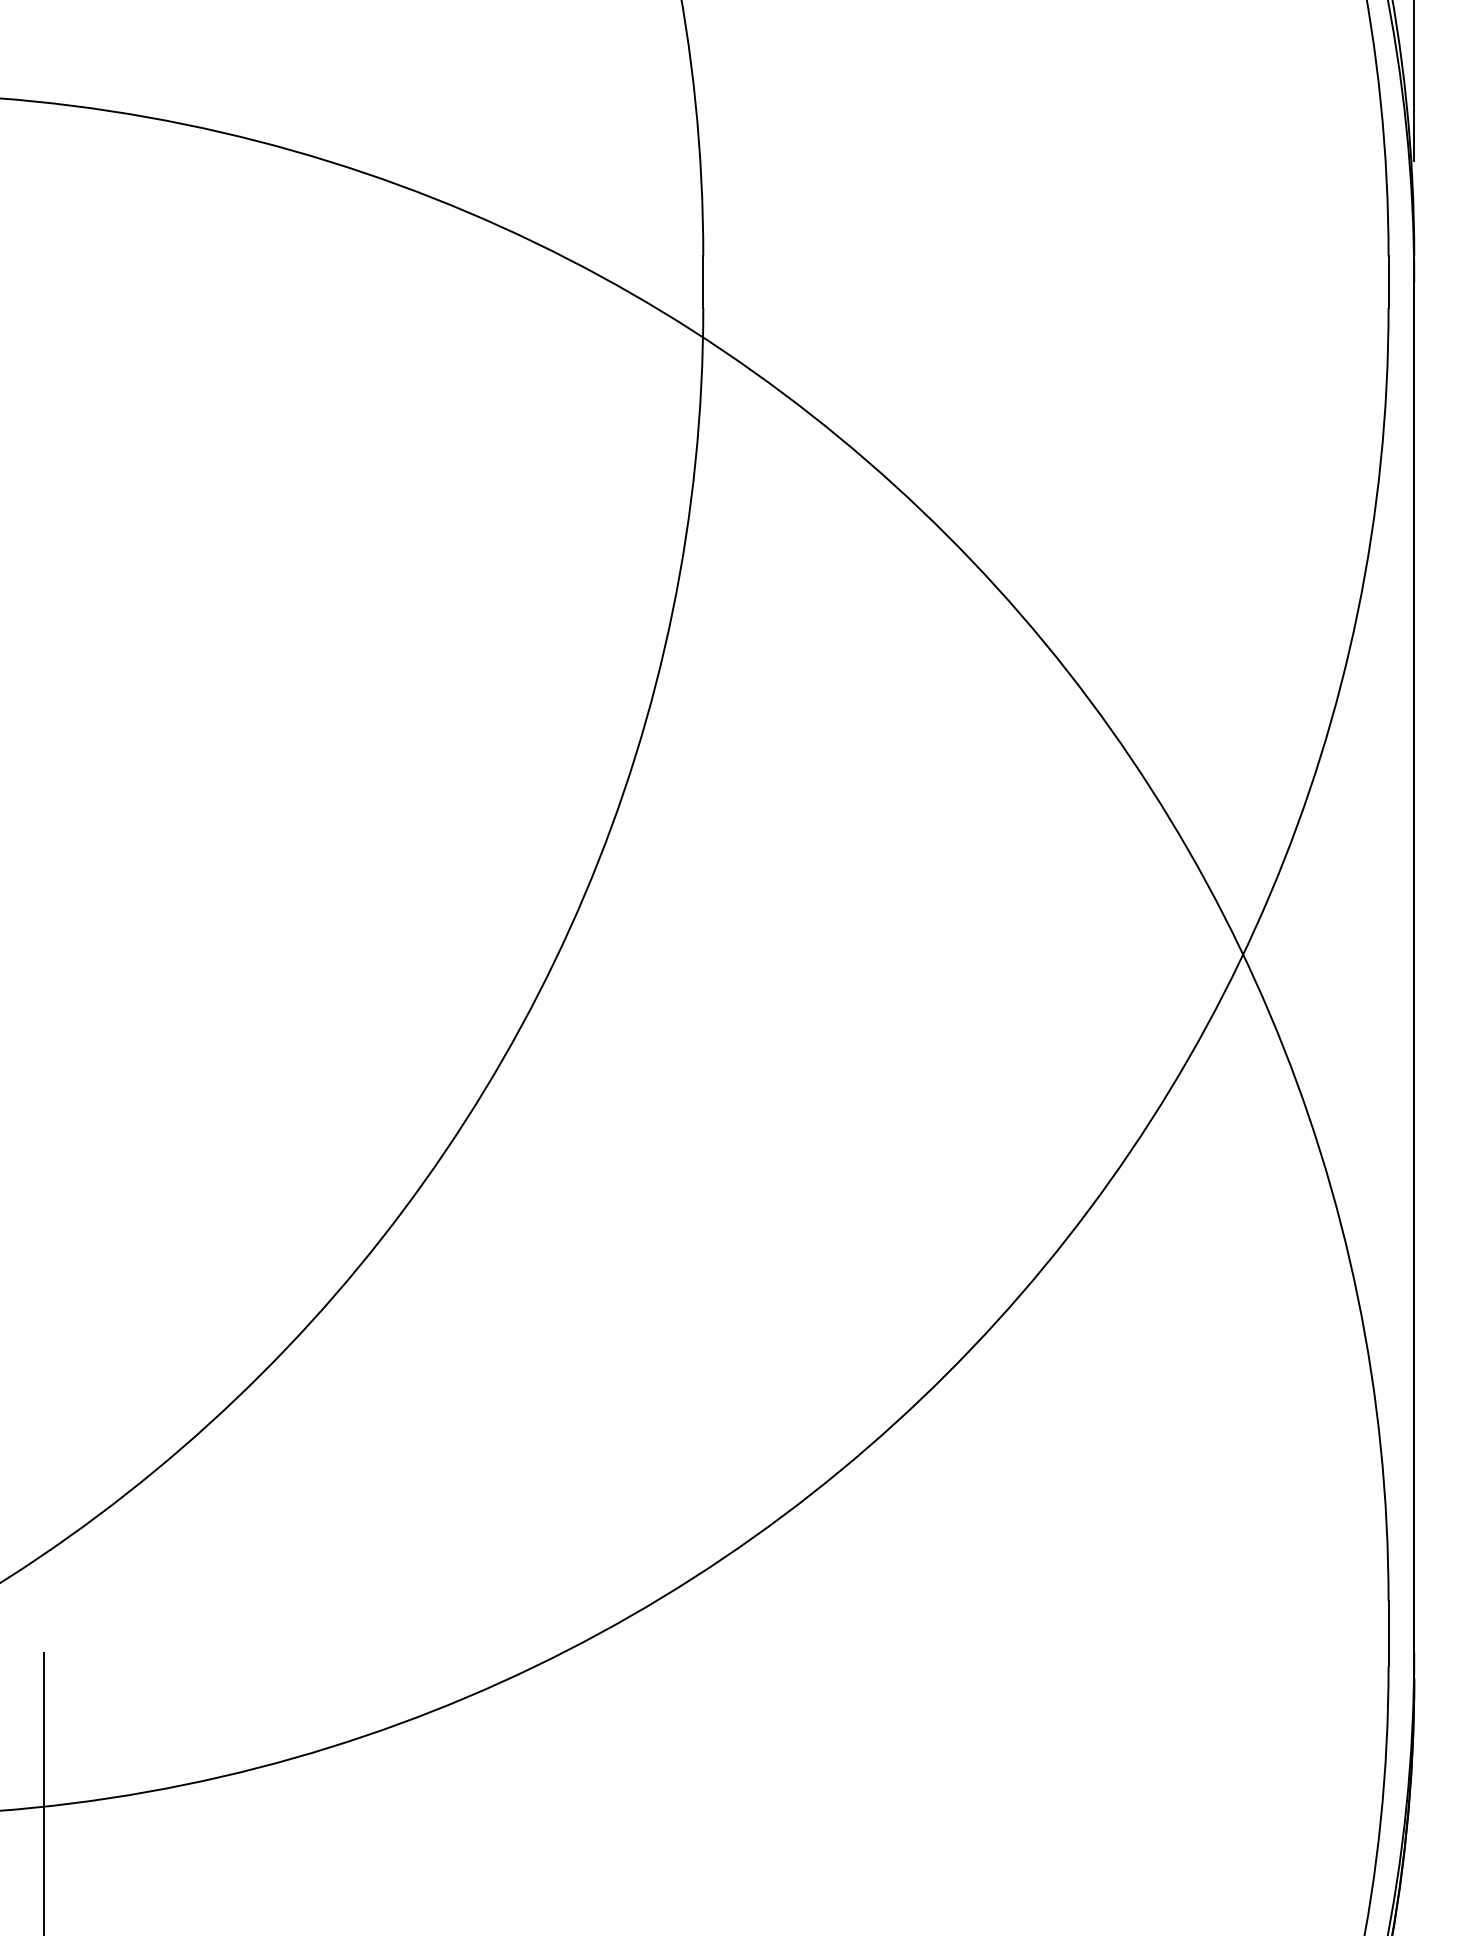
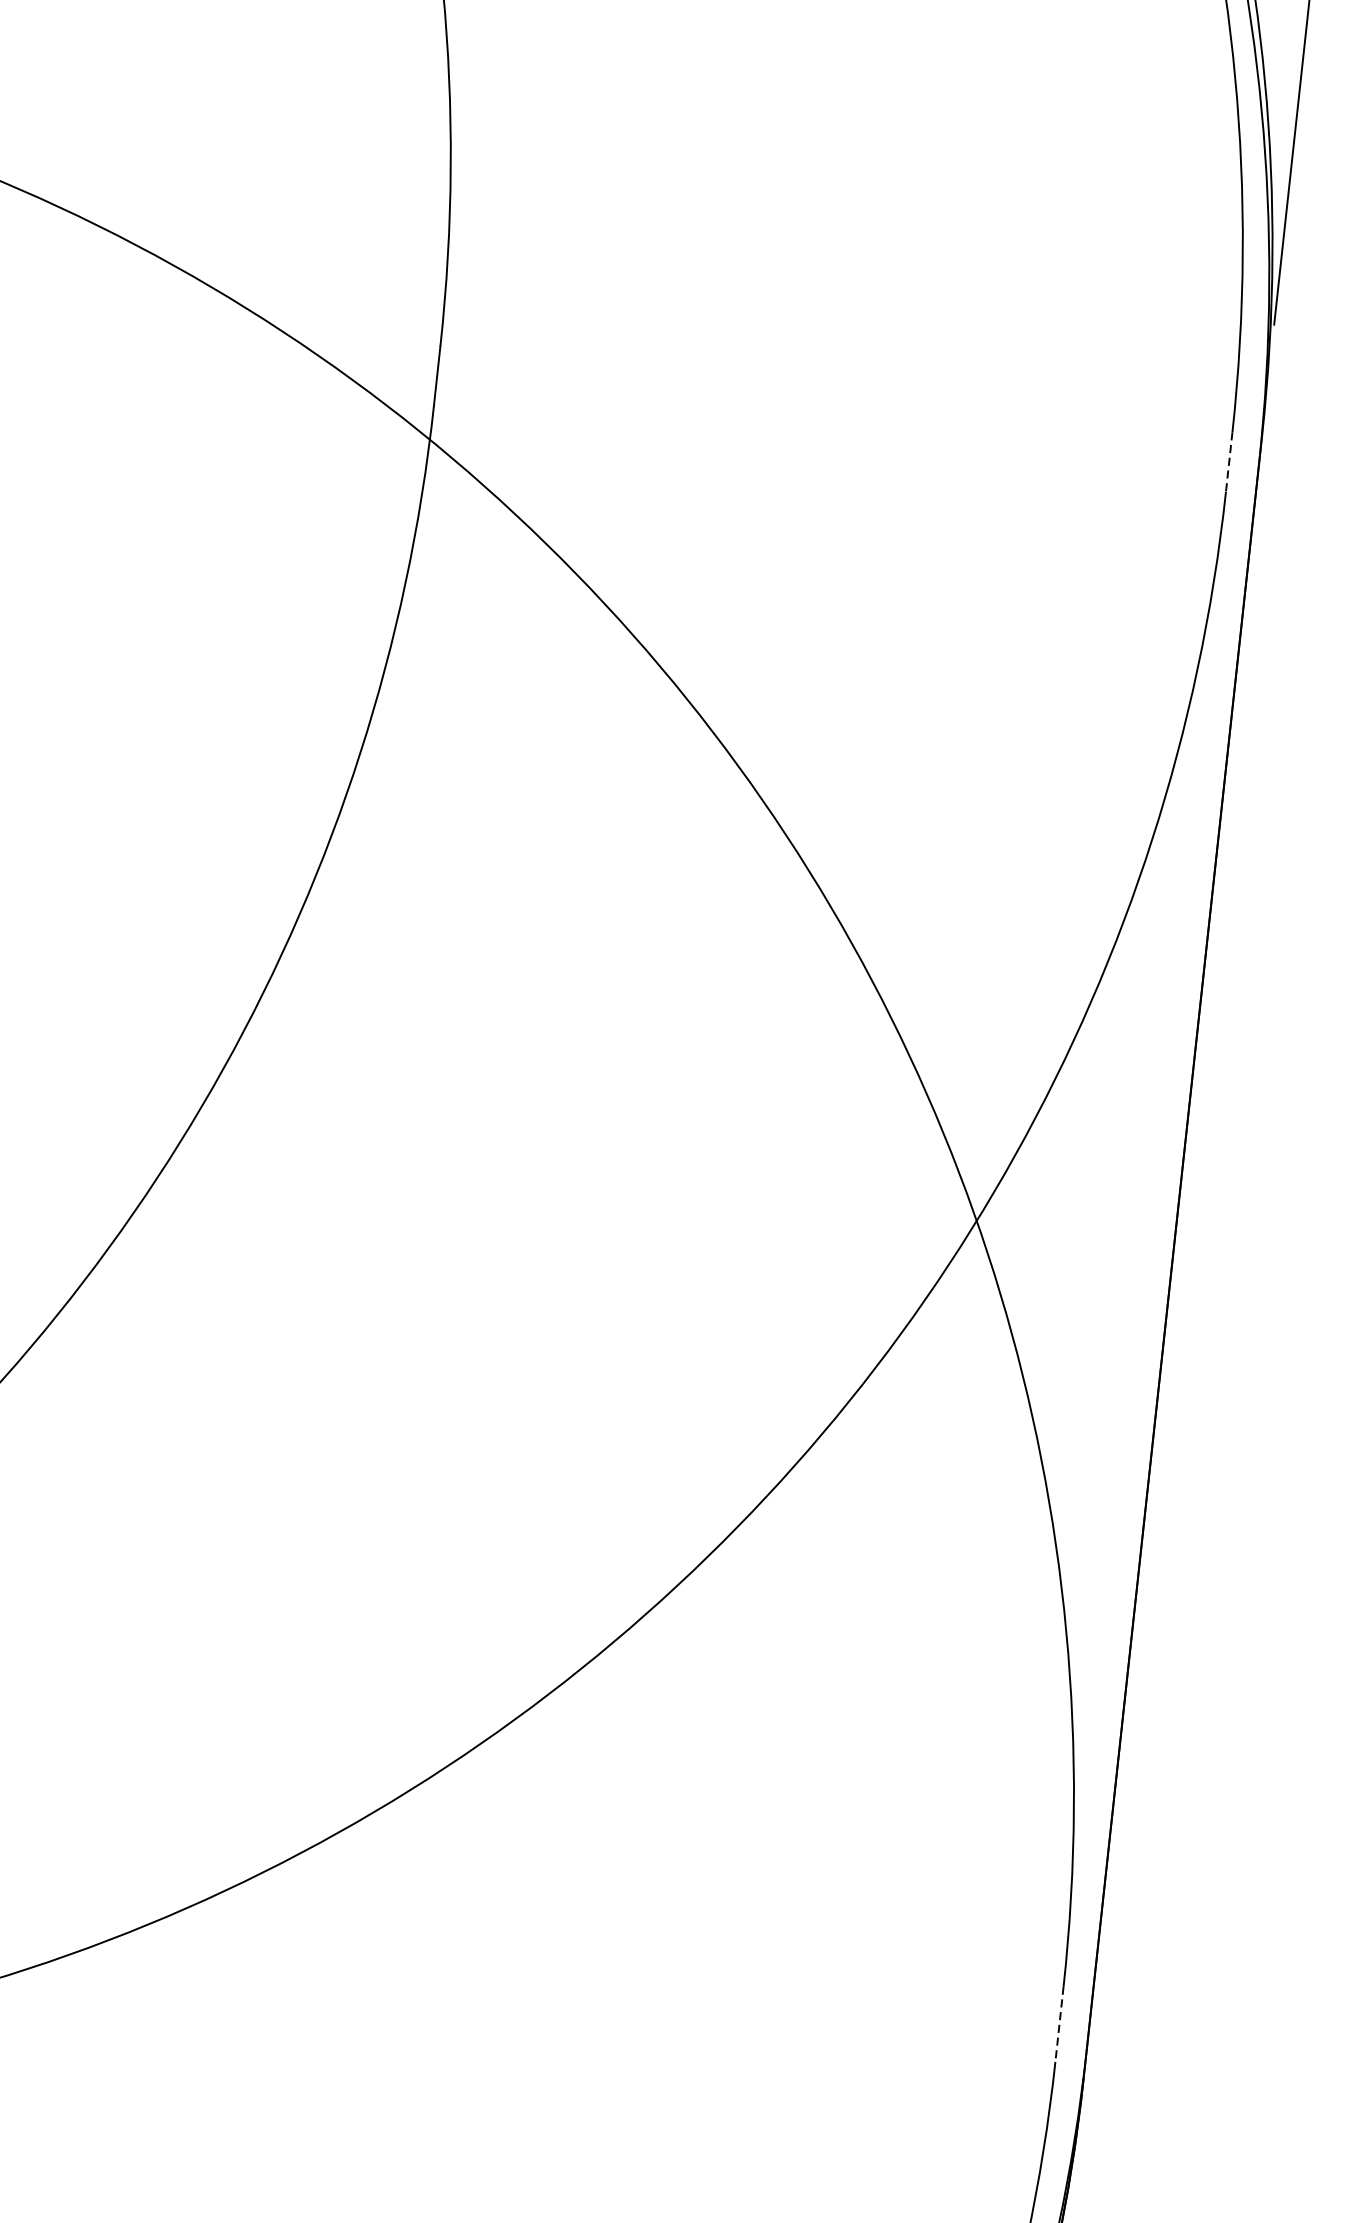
line: (1388, 282) -> (1229, 462), solid -> dashed
line: (1388, 1633) -> (1059, 2023), solid -> dashed

